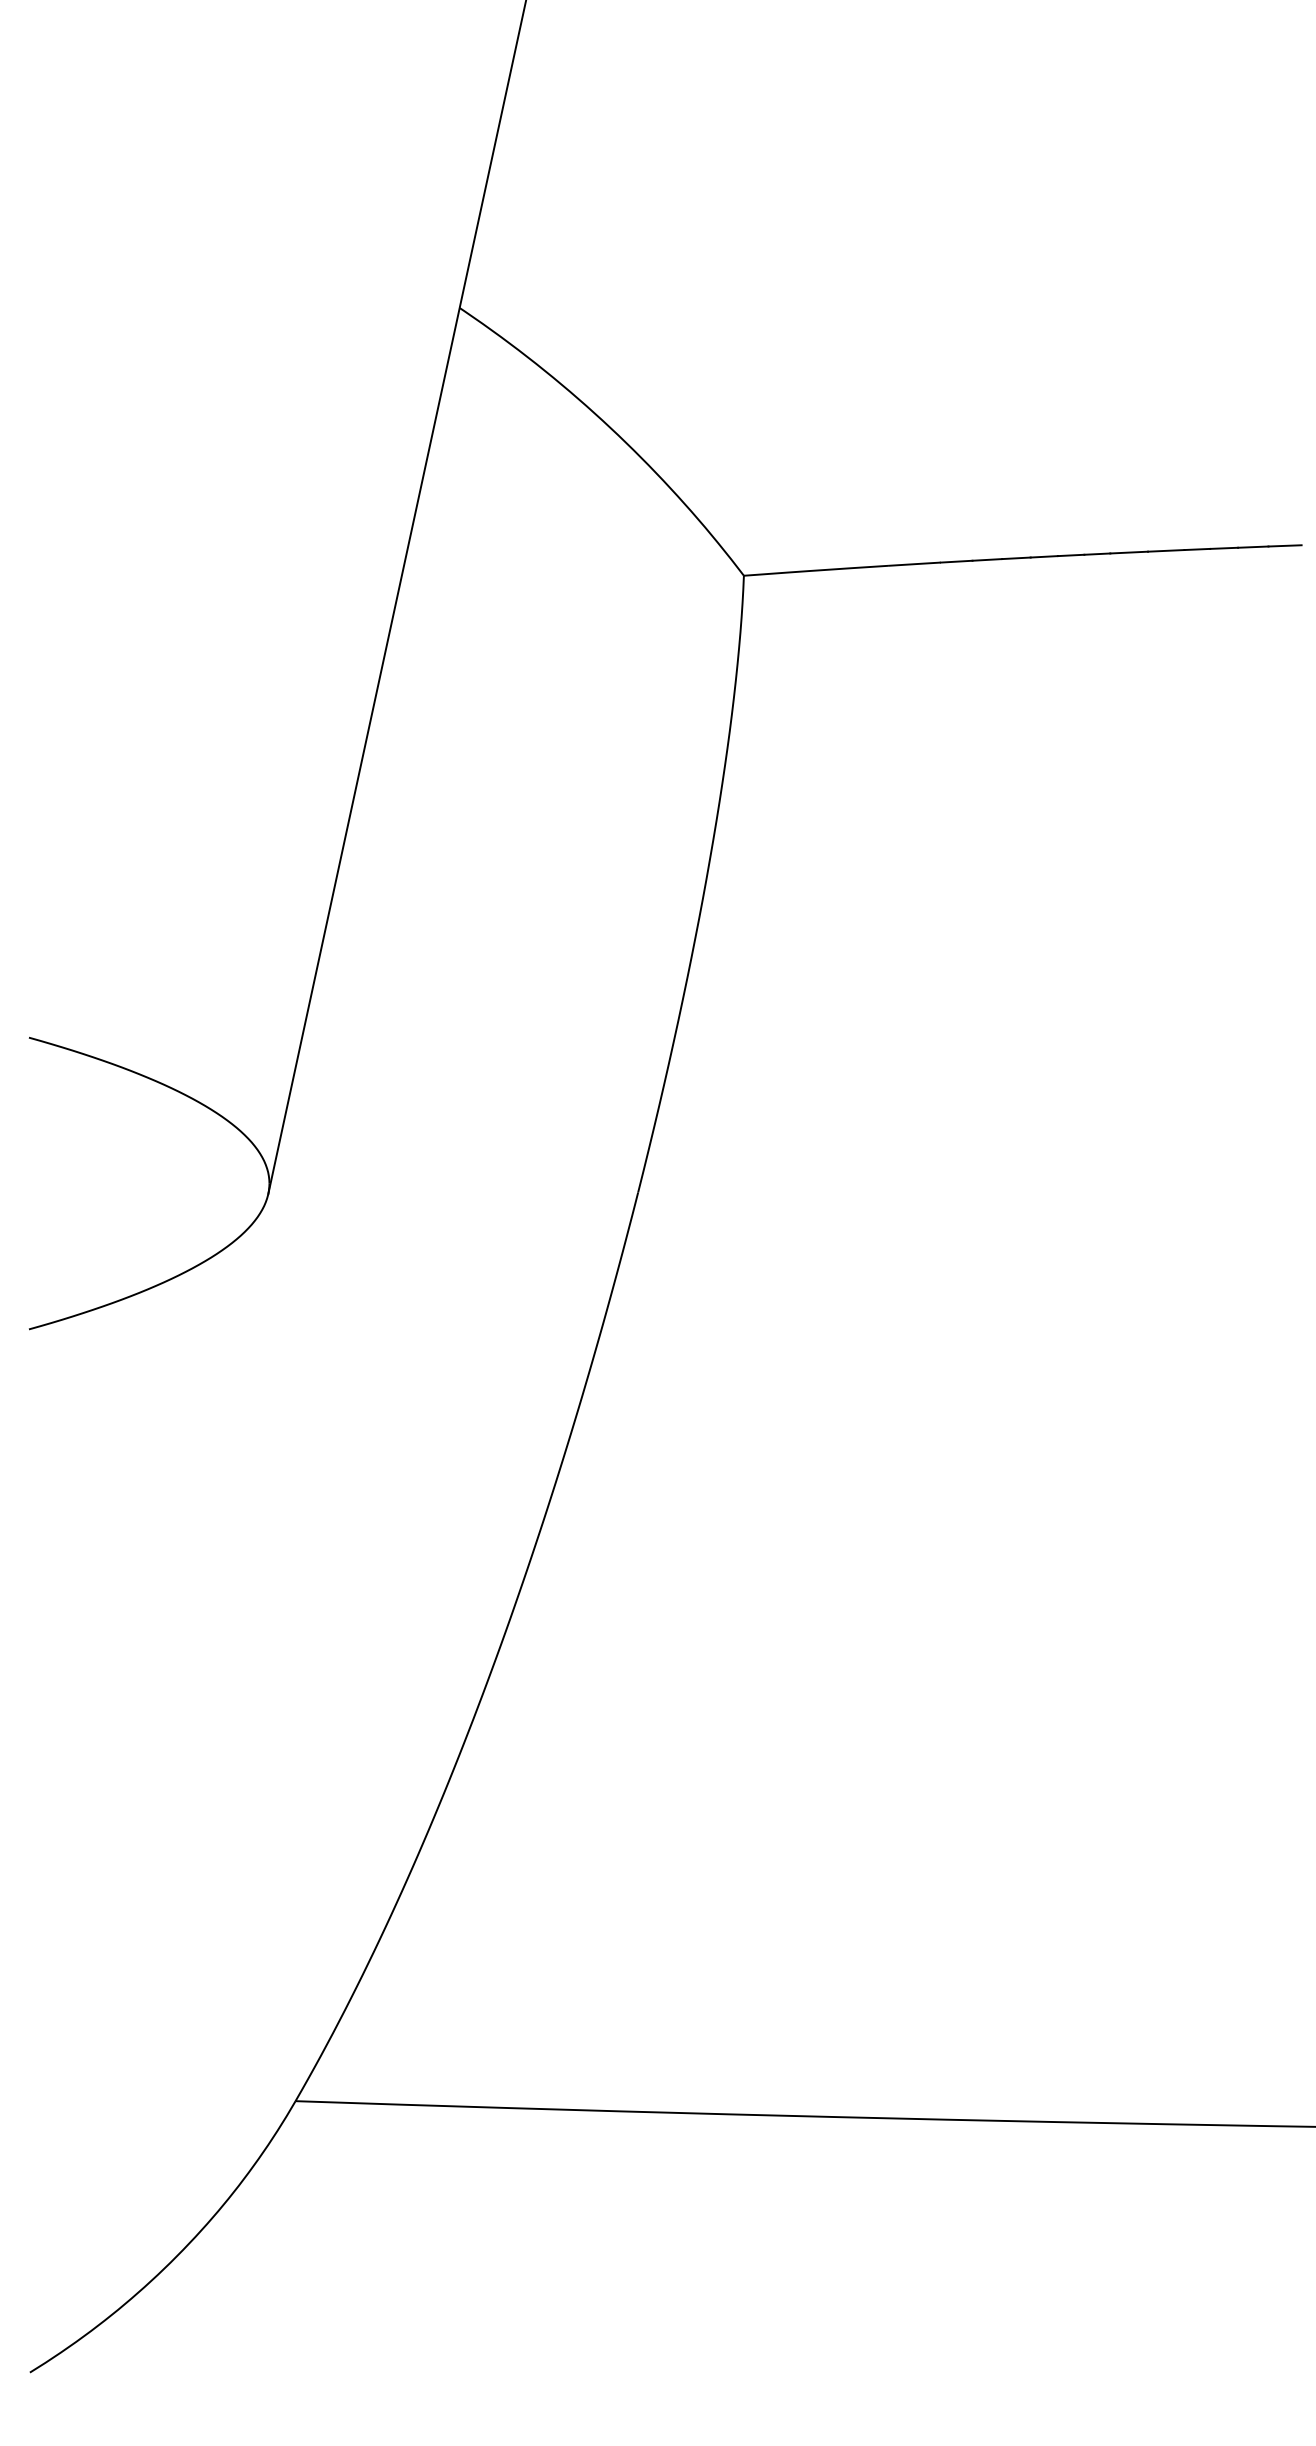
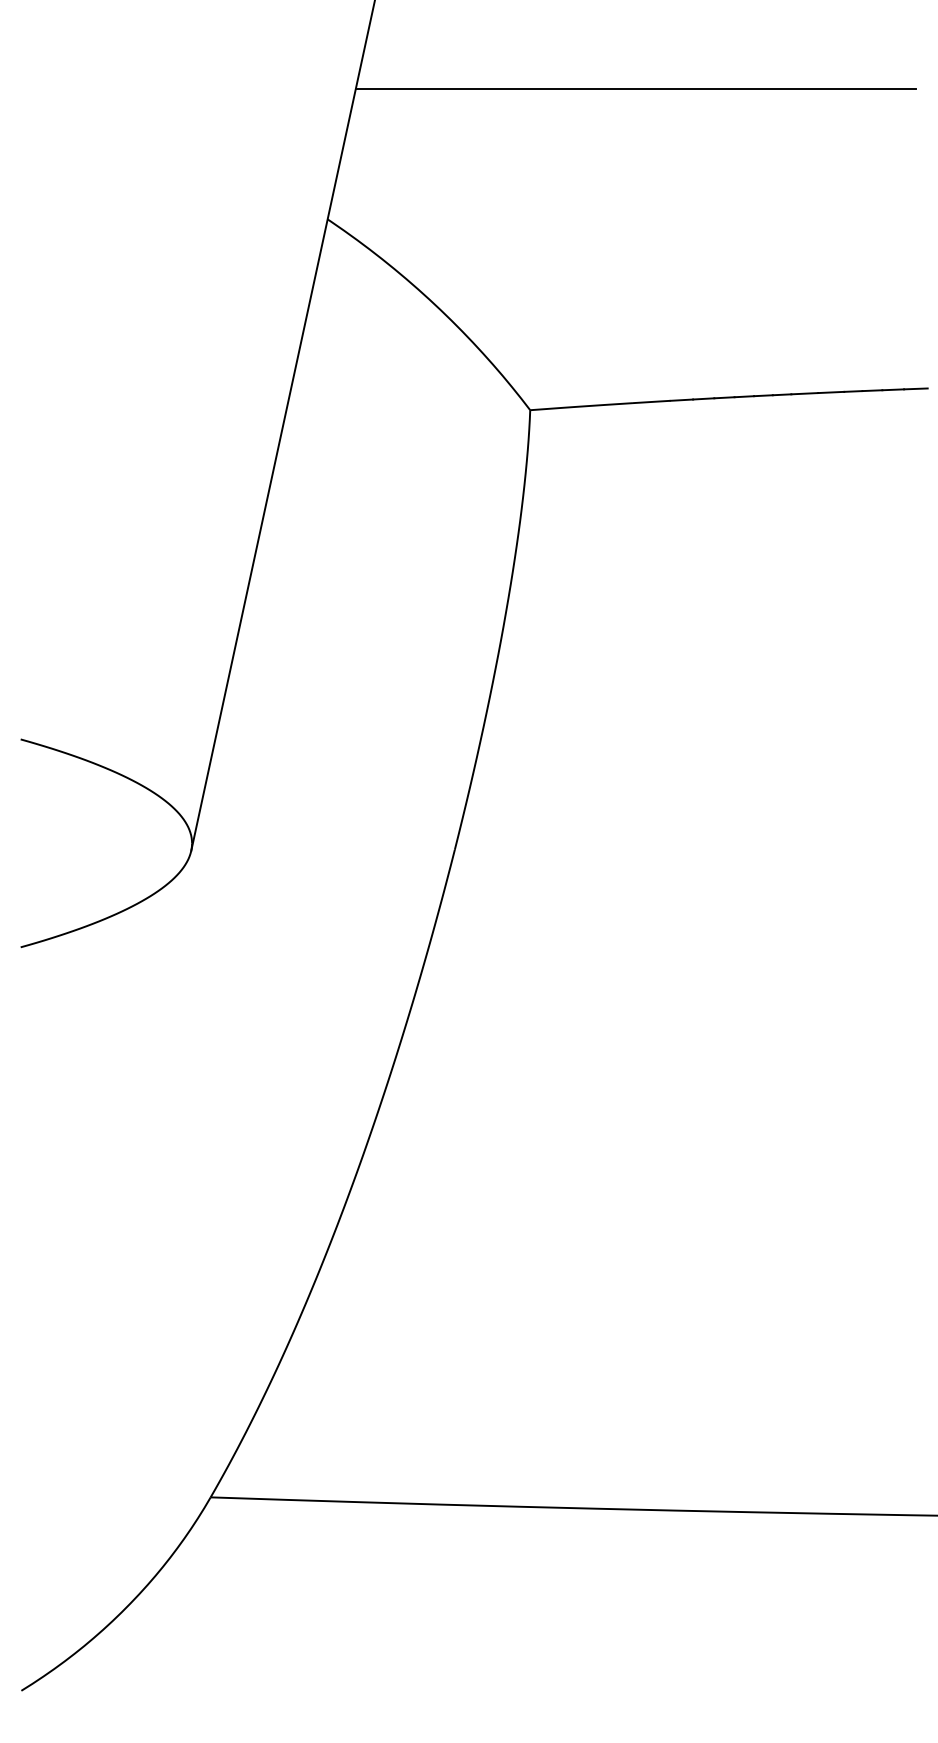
line: (891, 125) -> (635, 89), added

